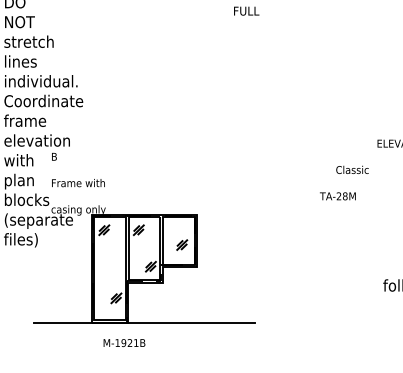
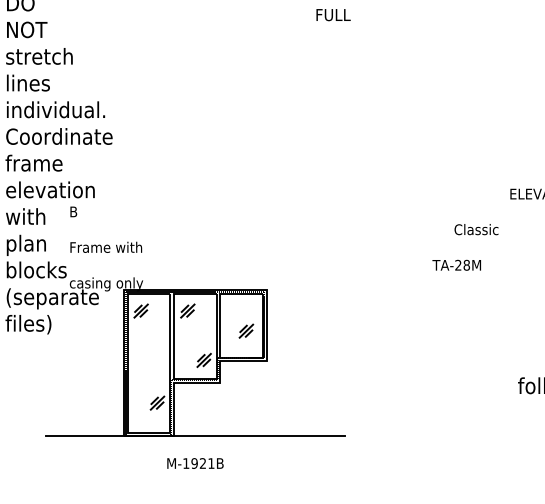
text: (124, 343) -> (195, 464), moved

